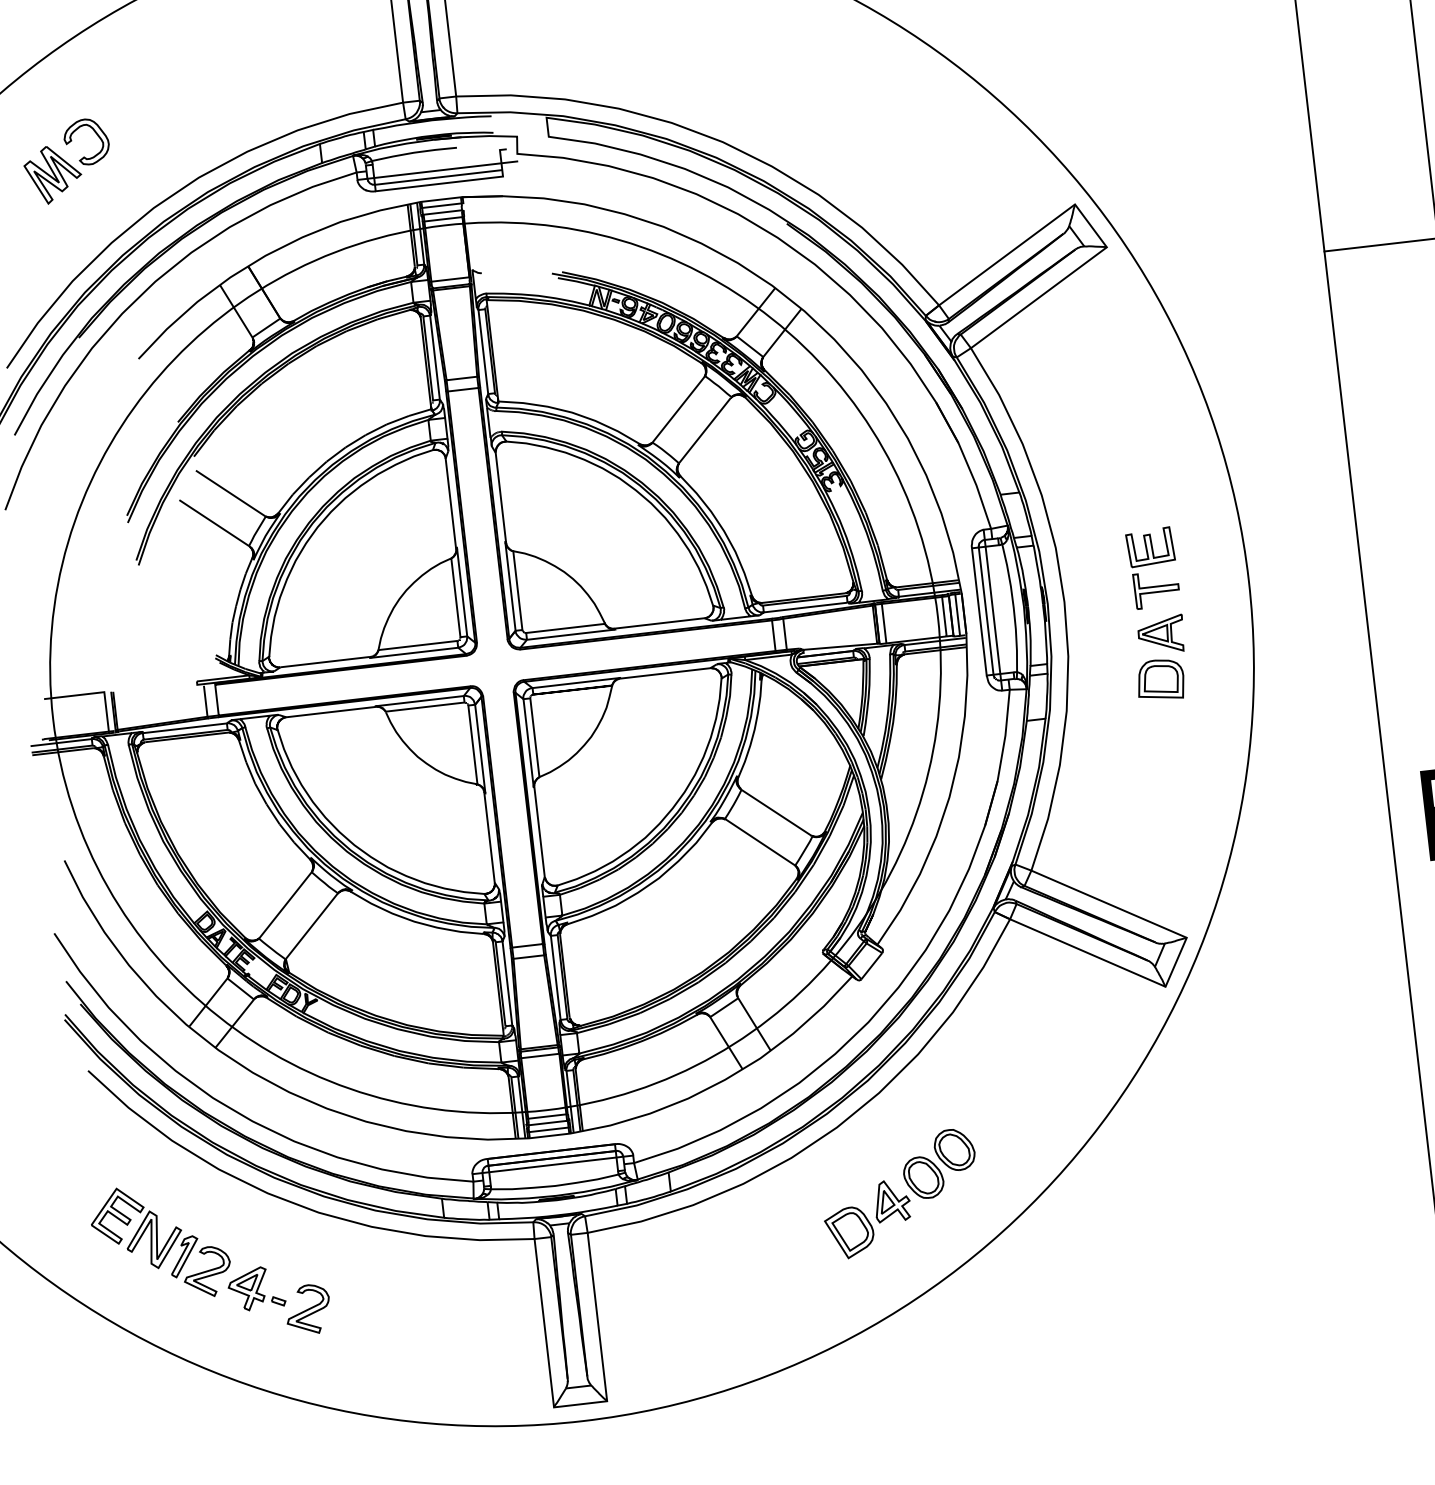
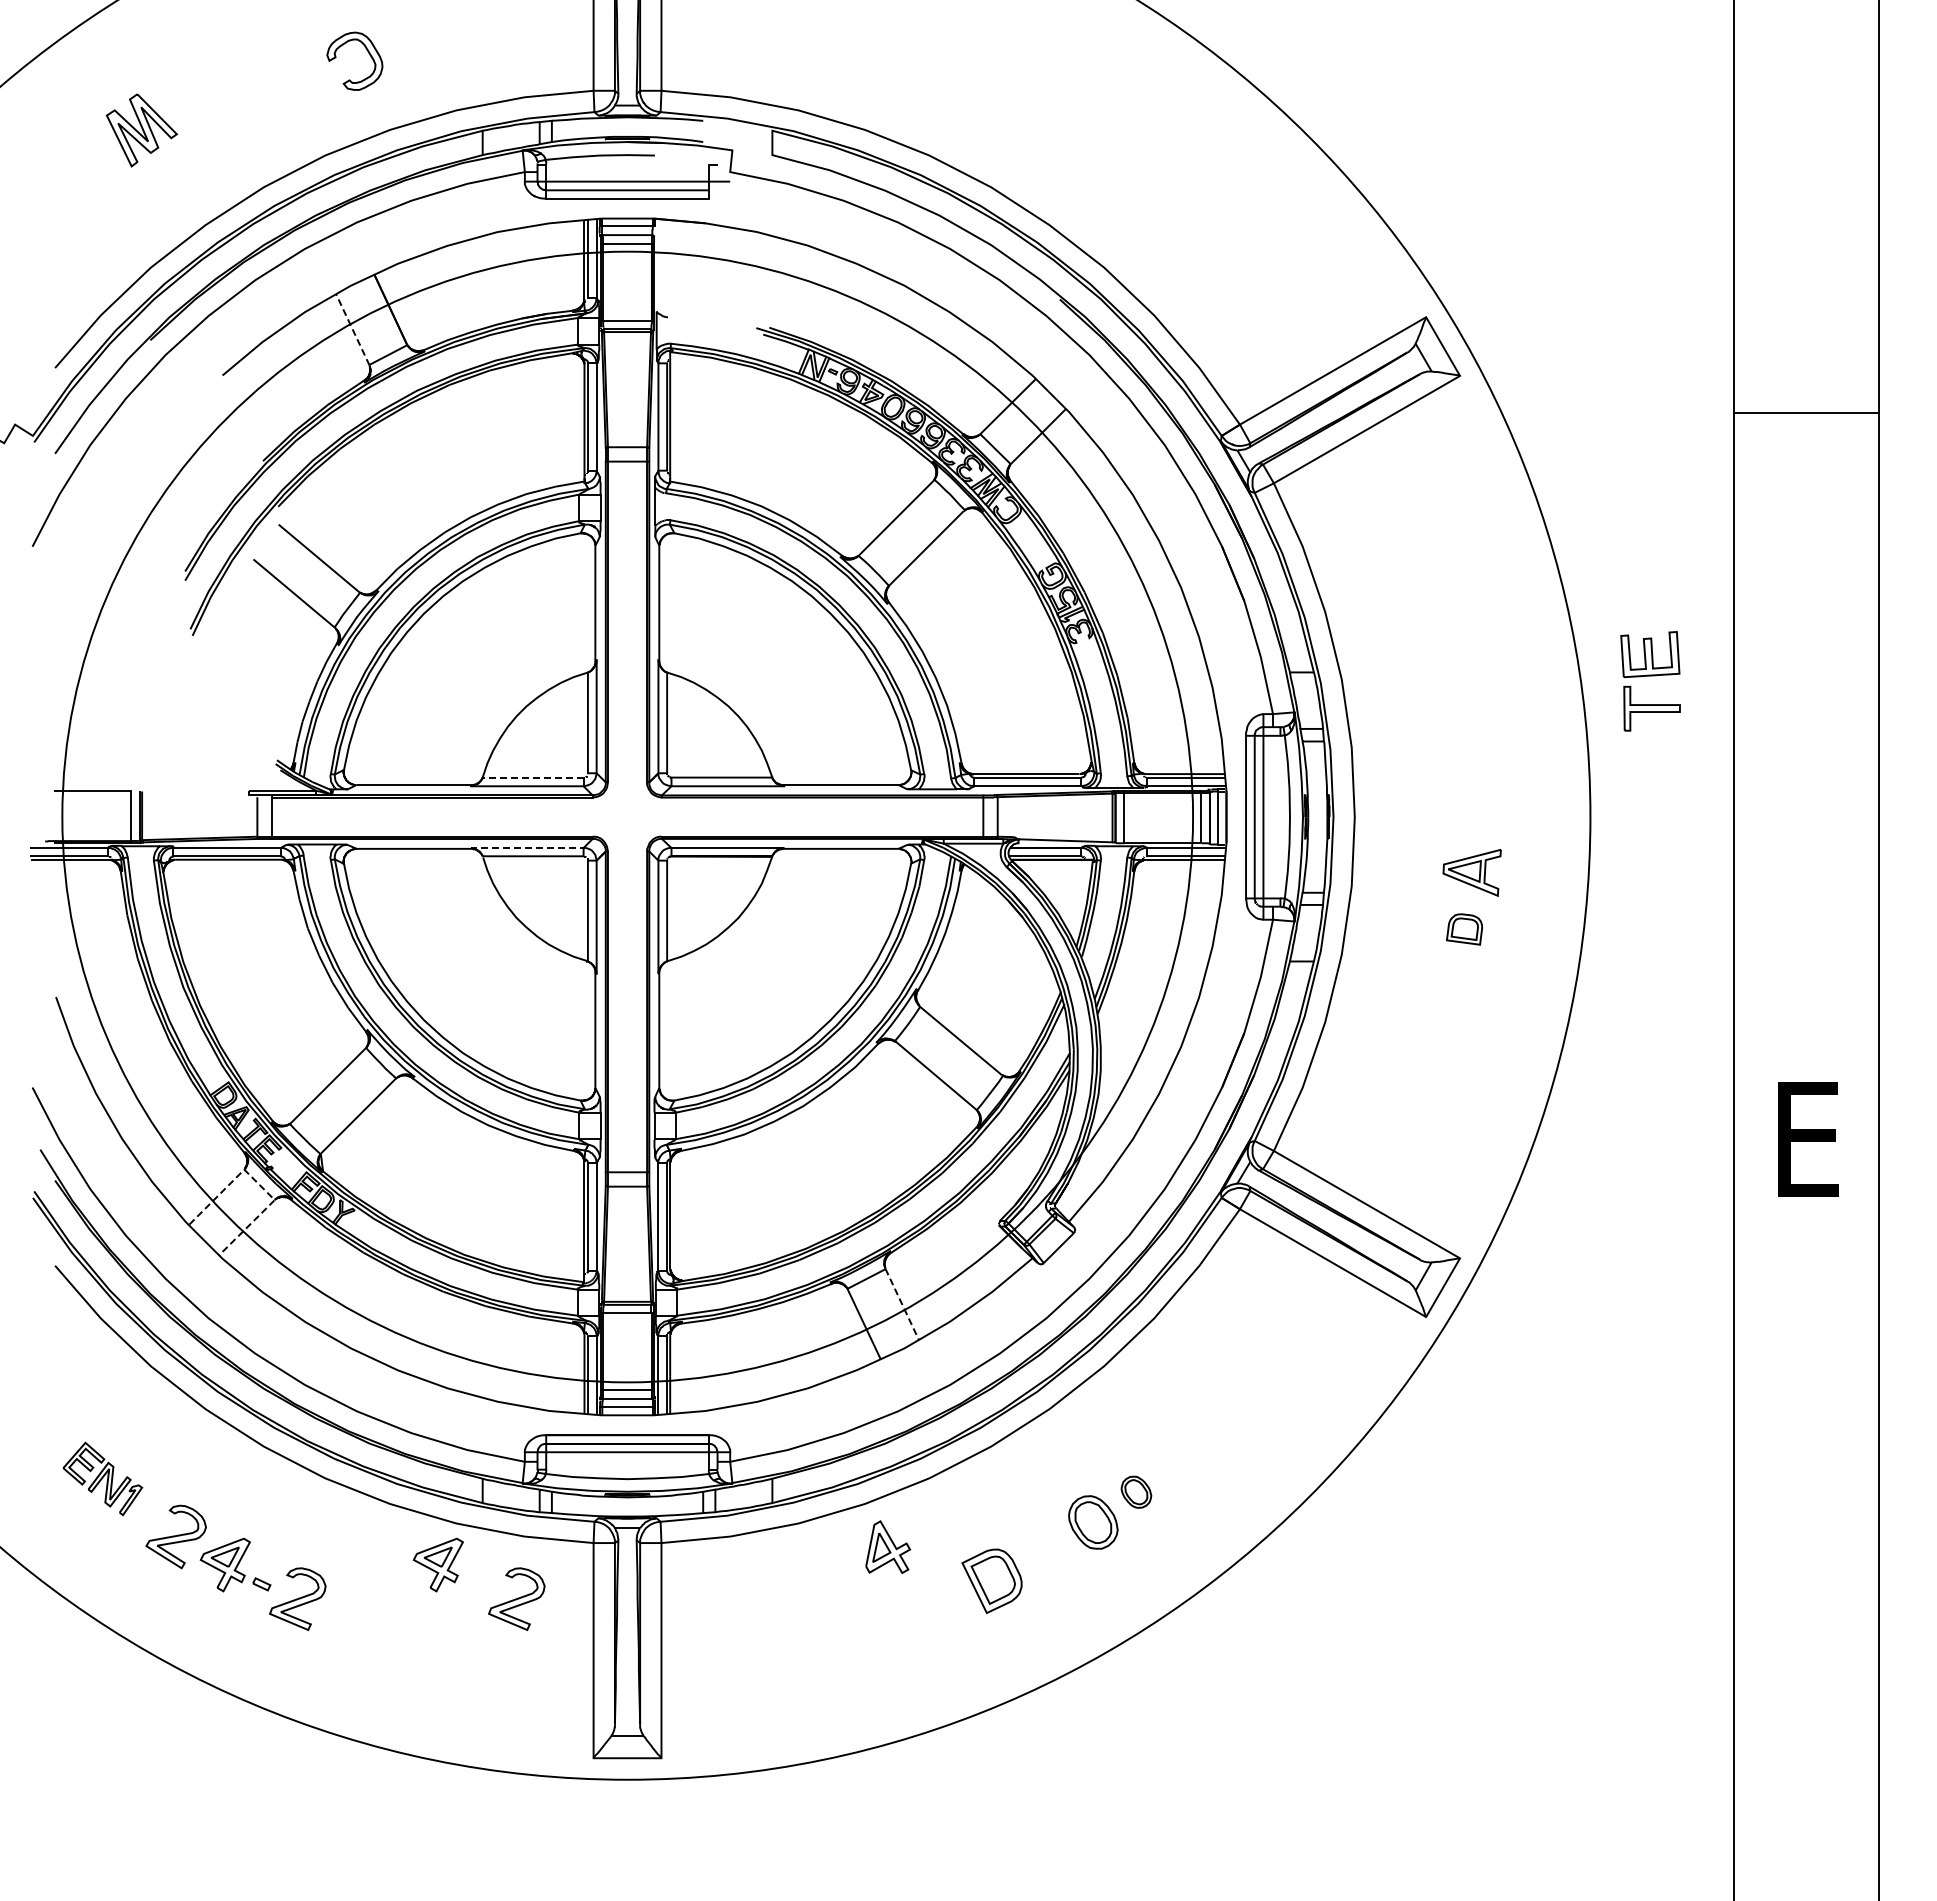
part: (94, 132) -> (366, 50), moved
line: (236, 311) -> (352, 329), solid -> dashed
part: (1153, 568) -> (1650, 681), moved
line: (417, 645) -> (532, 777), solid -> dashed
part: (1160, 680) -> (1464, 929), size x0.6
line: (419, 700) -> (526, 847), solid -> dashed
line: (241, 989) -> (260, 1185), solid -> dashed
line: (754, 1024) -> (902, 1304), solid -> dashed
part: (954, 1150) -> (1136, 1492), size x0.6
part: (892, 1200) -> (888, 1546), moved
part: (144, 1232) -> (102, 1478), size x0.6
part: (414, 1269) -> (437, 1564), added
part: (479, 1289) -> (516, 1598), added

